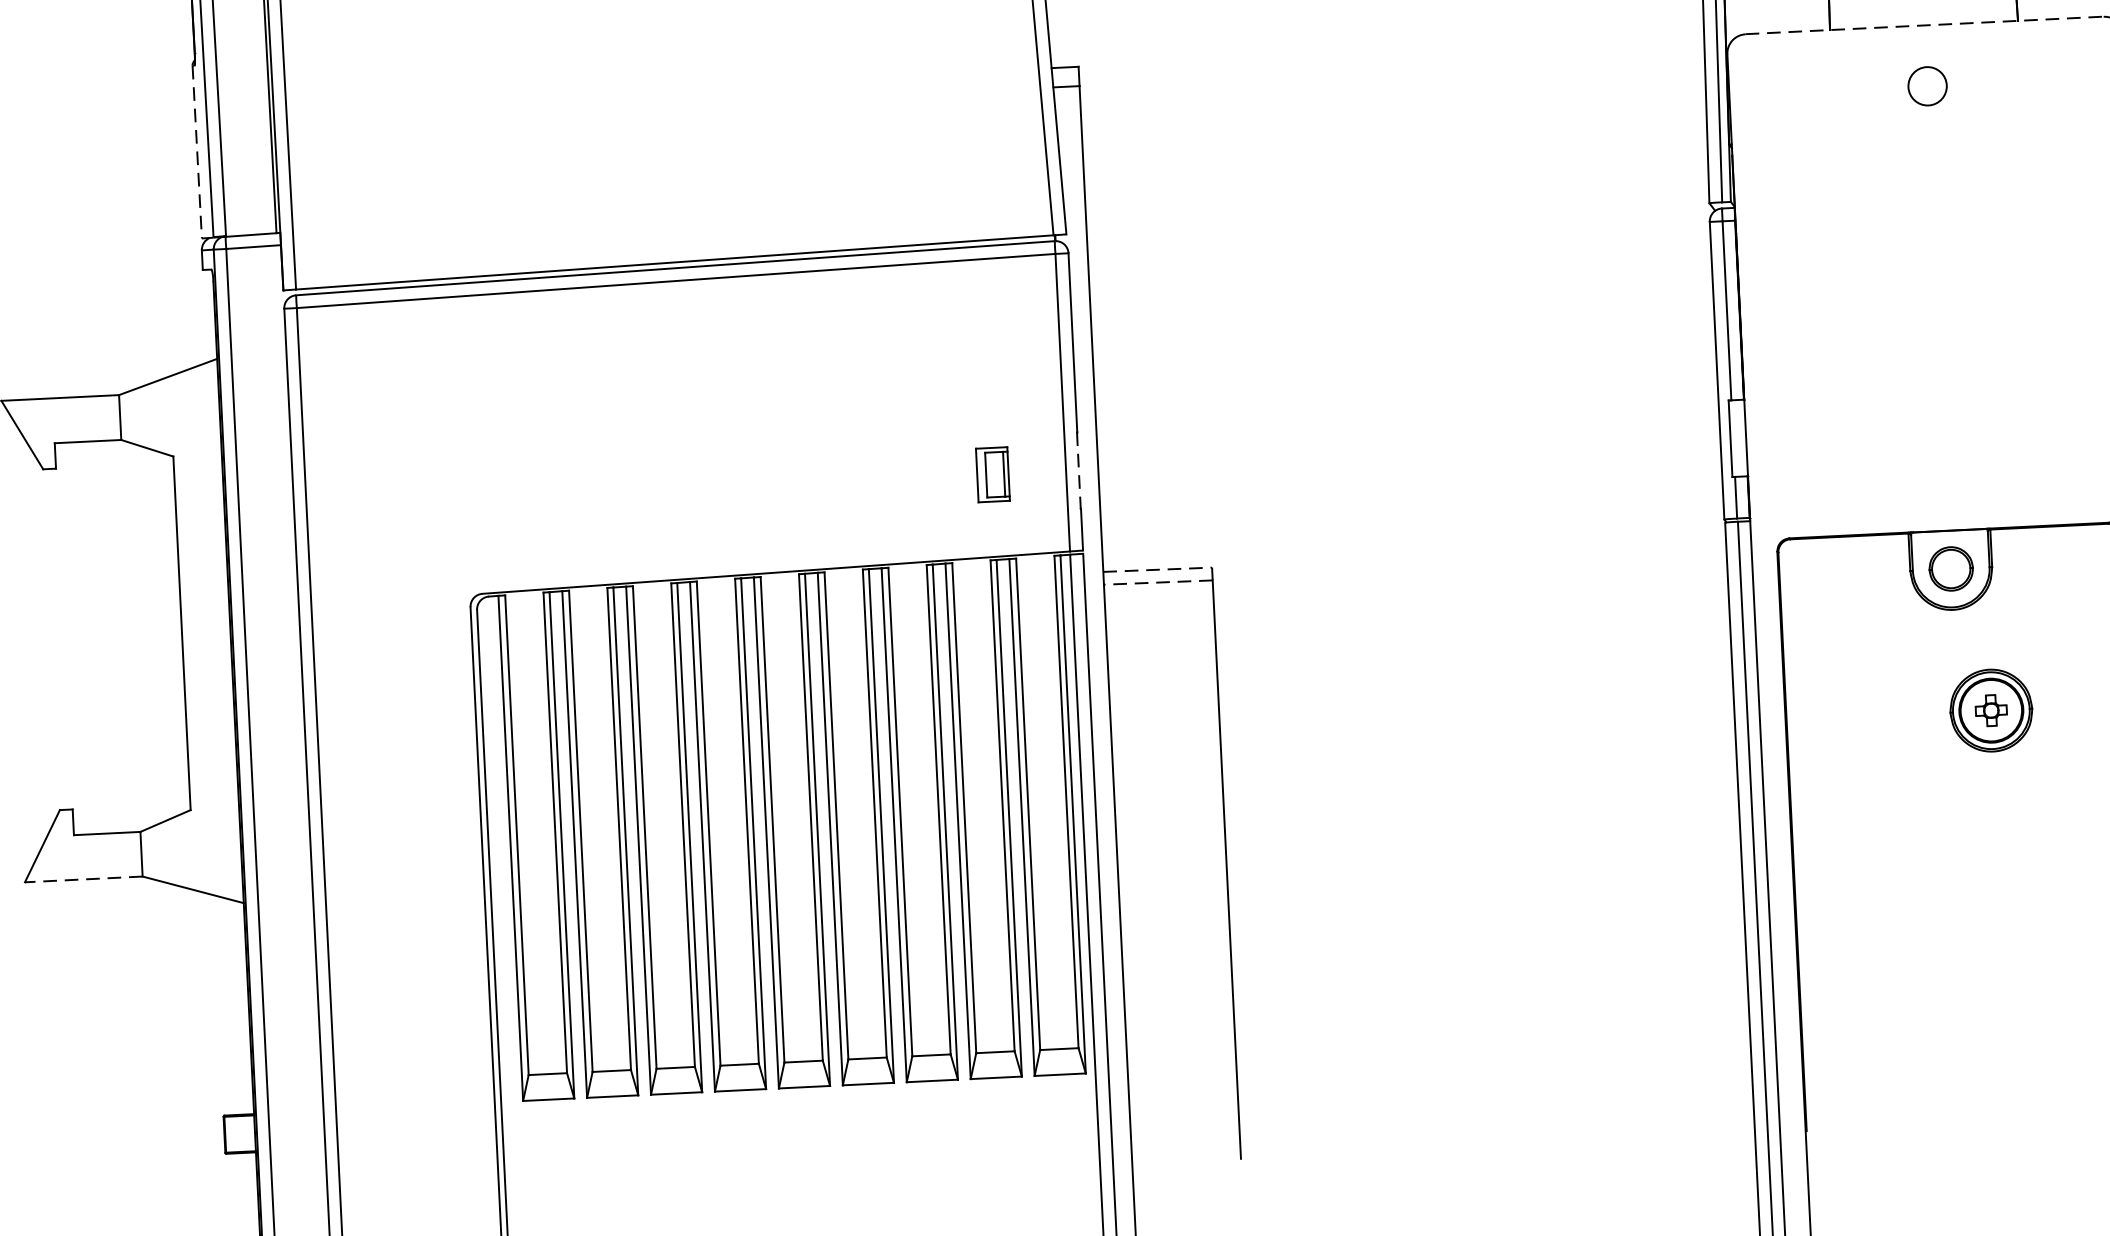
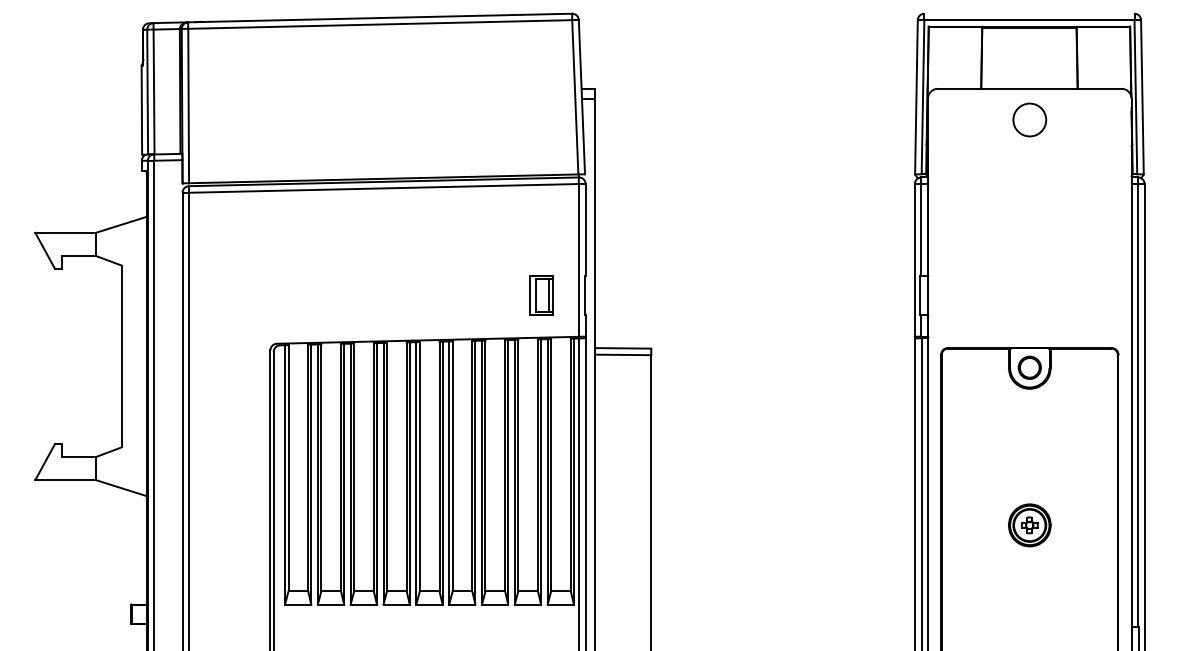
line: (1924, 24) -> (1029, 88), dashed -> solid
circle: (1926, 85) -> (1029, 119), size x1.67
line: (196, 152) -> (141, 110), dashed -> solid
line: (1078, 470) -> (585, 295), dashed -> solid
part: (993, 474) -> (541, 295), size x1.43
line: (1158, 570) -> (623, 348), dashed -> solid
line: (1158, 581) -> (623, 354), dashed -> solid
part: (1990, 710) -> (1029, 525), moved
line: (83, 880) -> (65, 480), dashed -> solid

